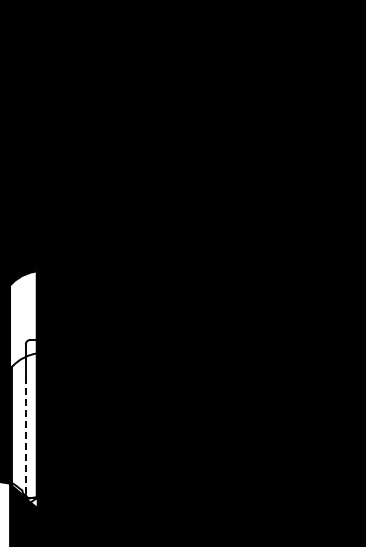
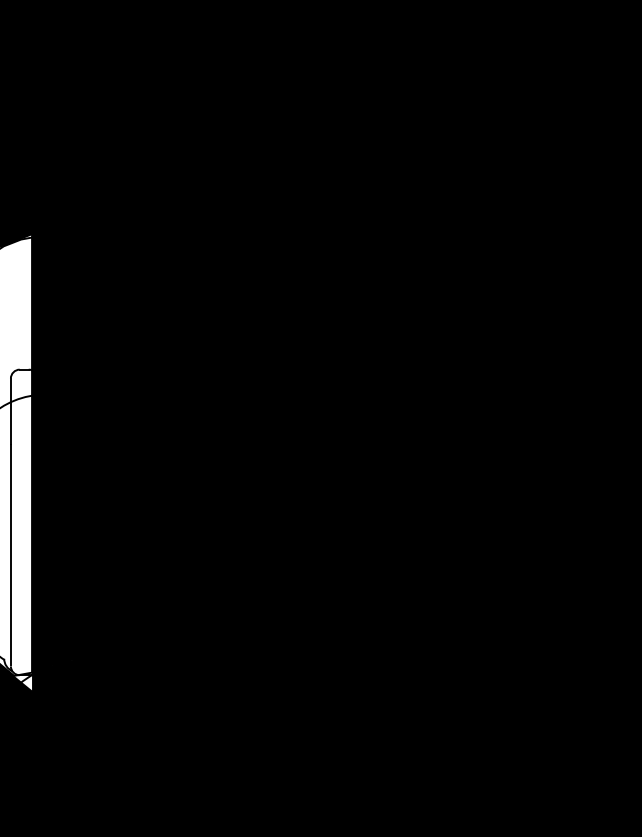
line: (25, 436) -> (10, 555), dashed -> solid

